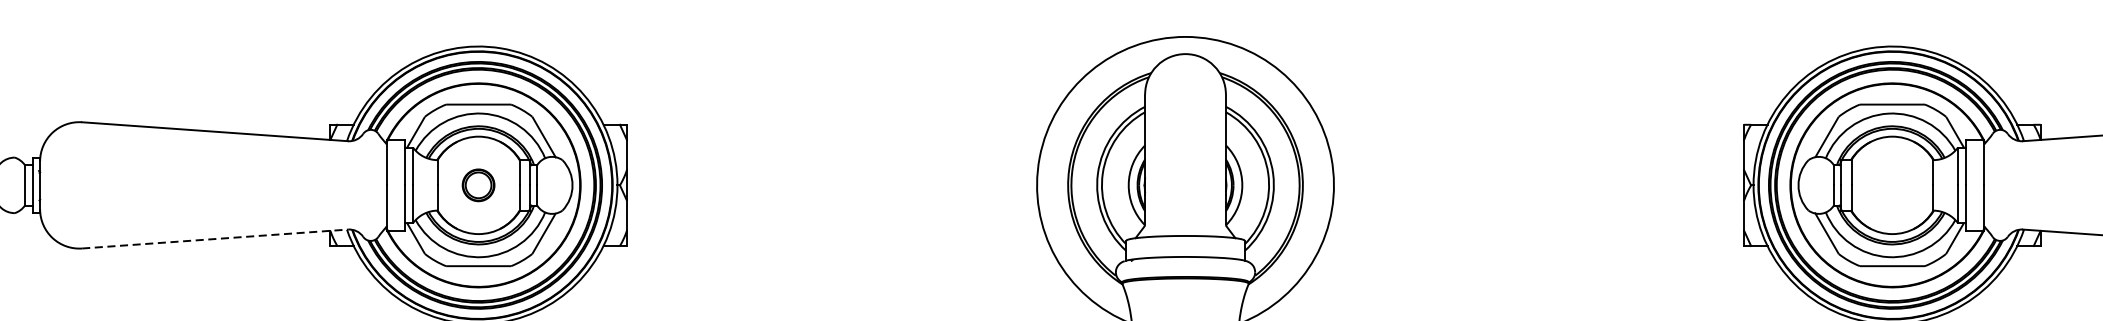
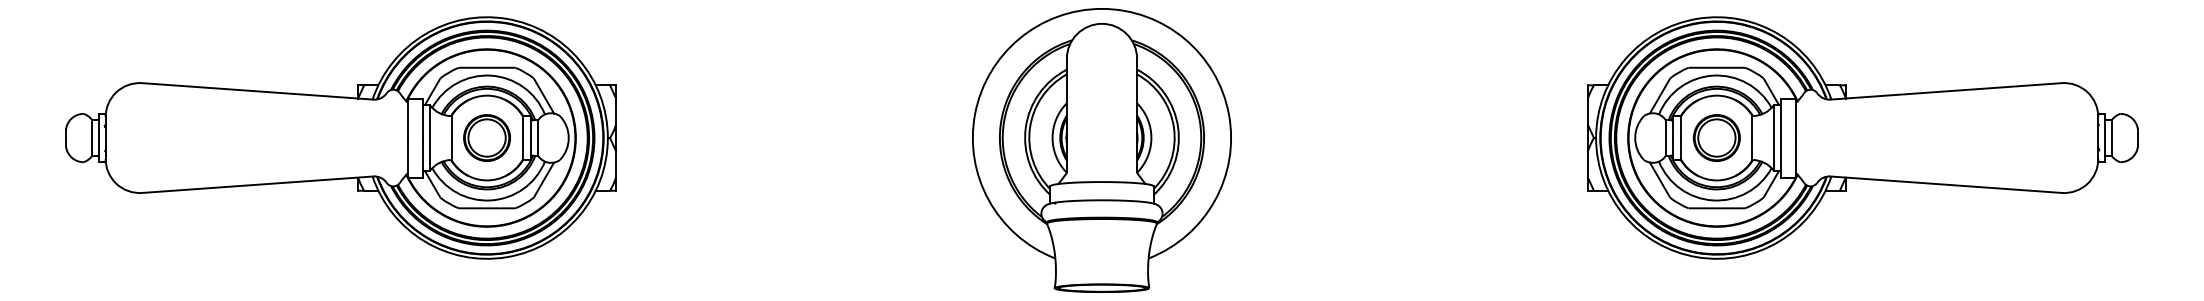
part: (477, 184) -> (486, 137), size x1.67
part: (1891, 184) -> (1716, 137), added
line: (214, 238) -> (257, 184), dashed -> solid

